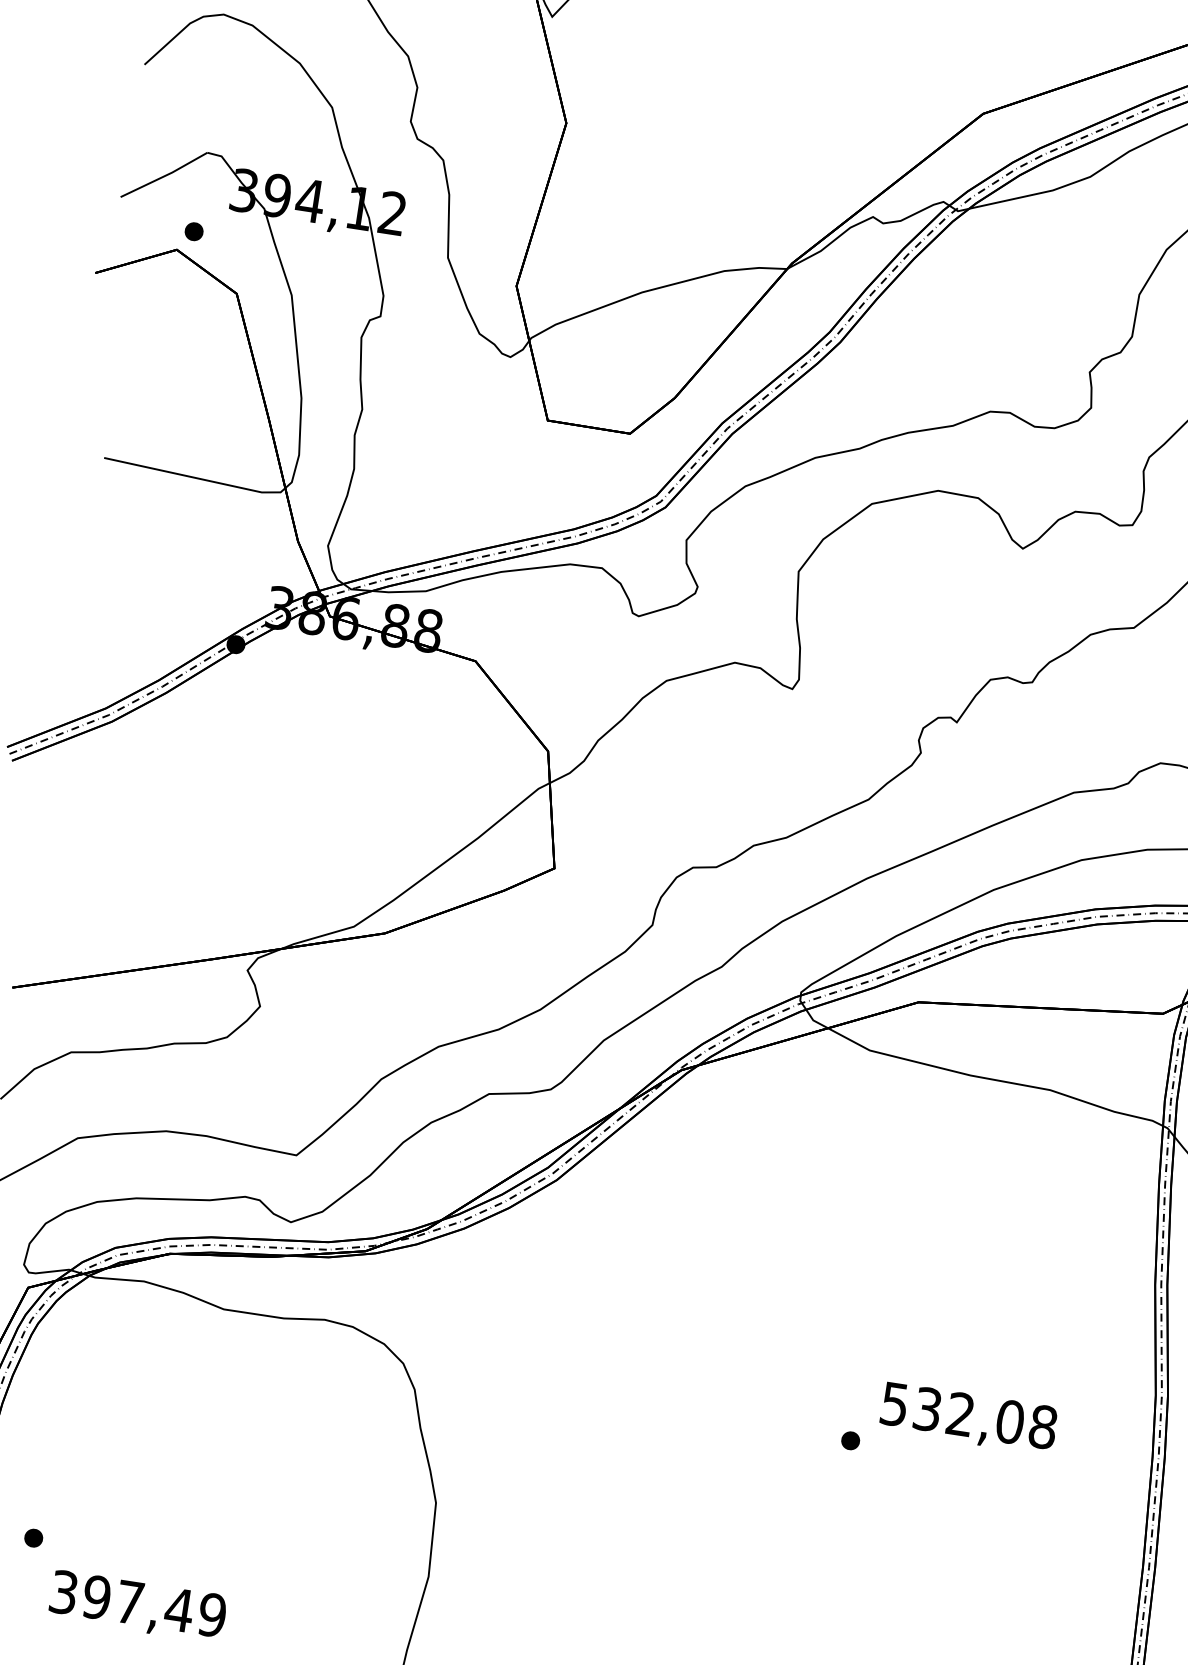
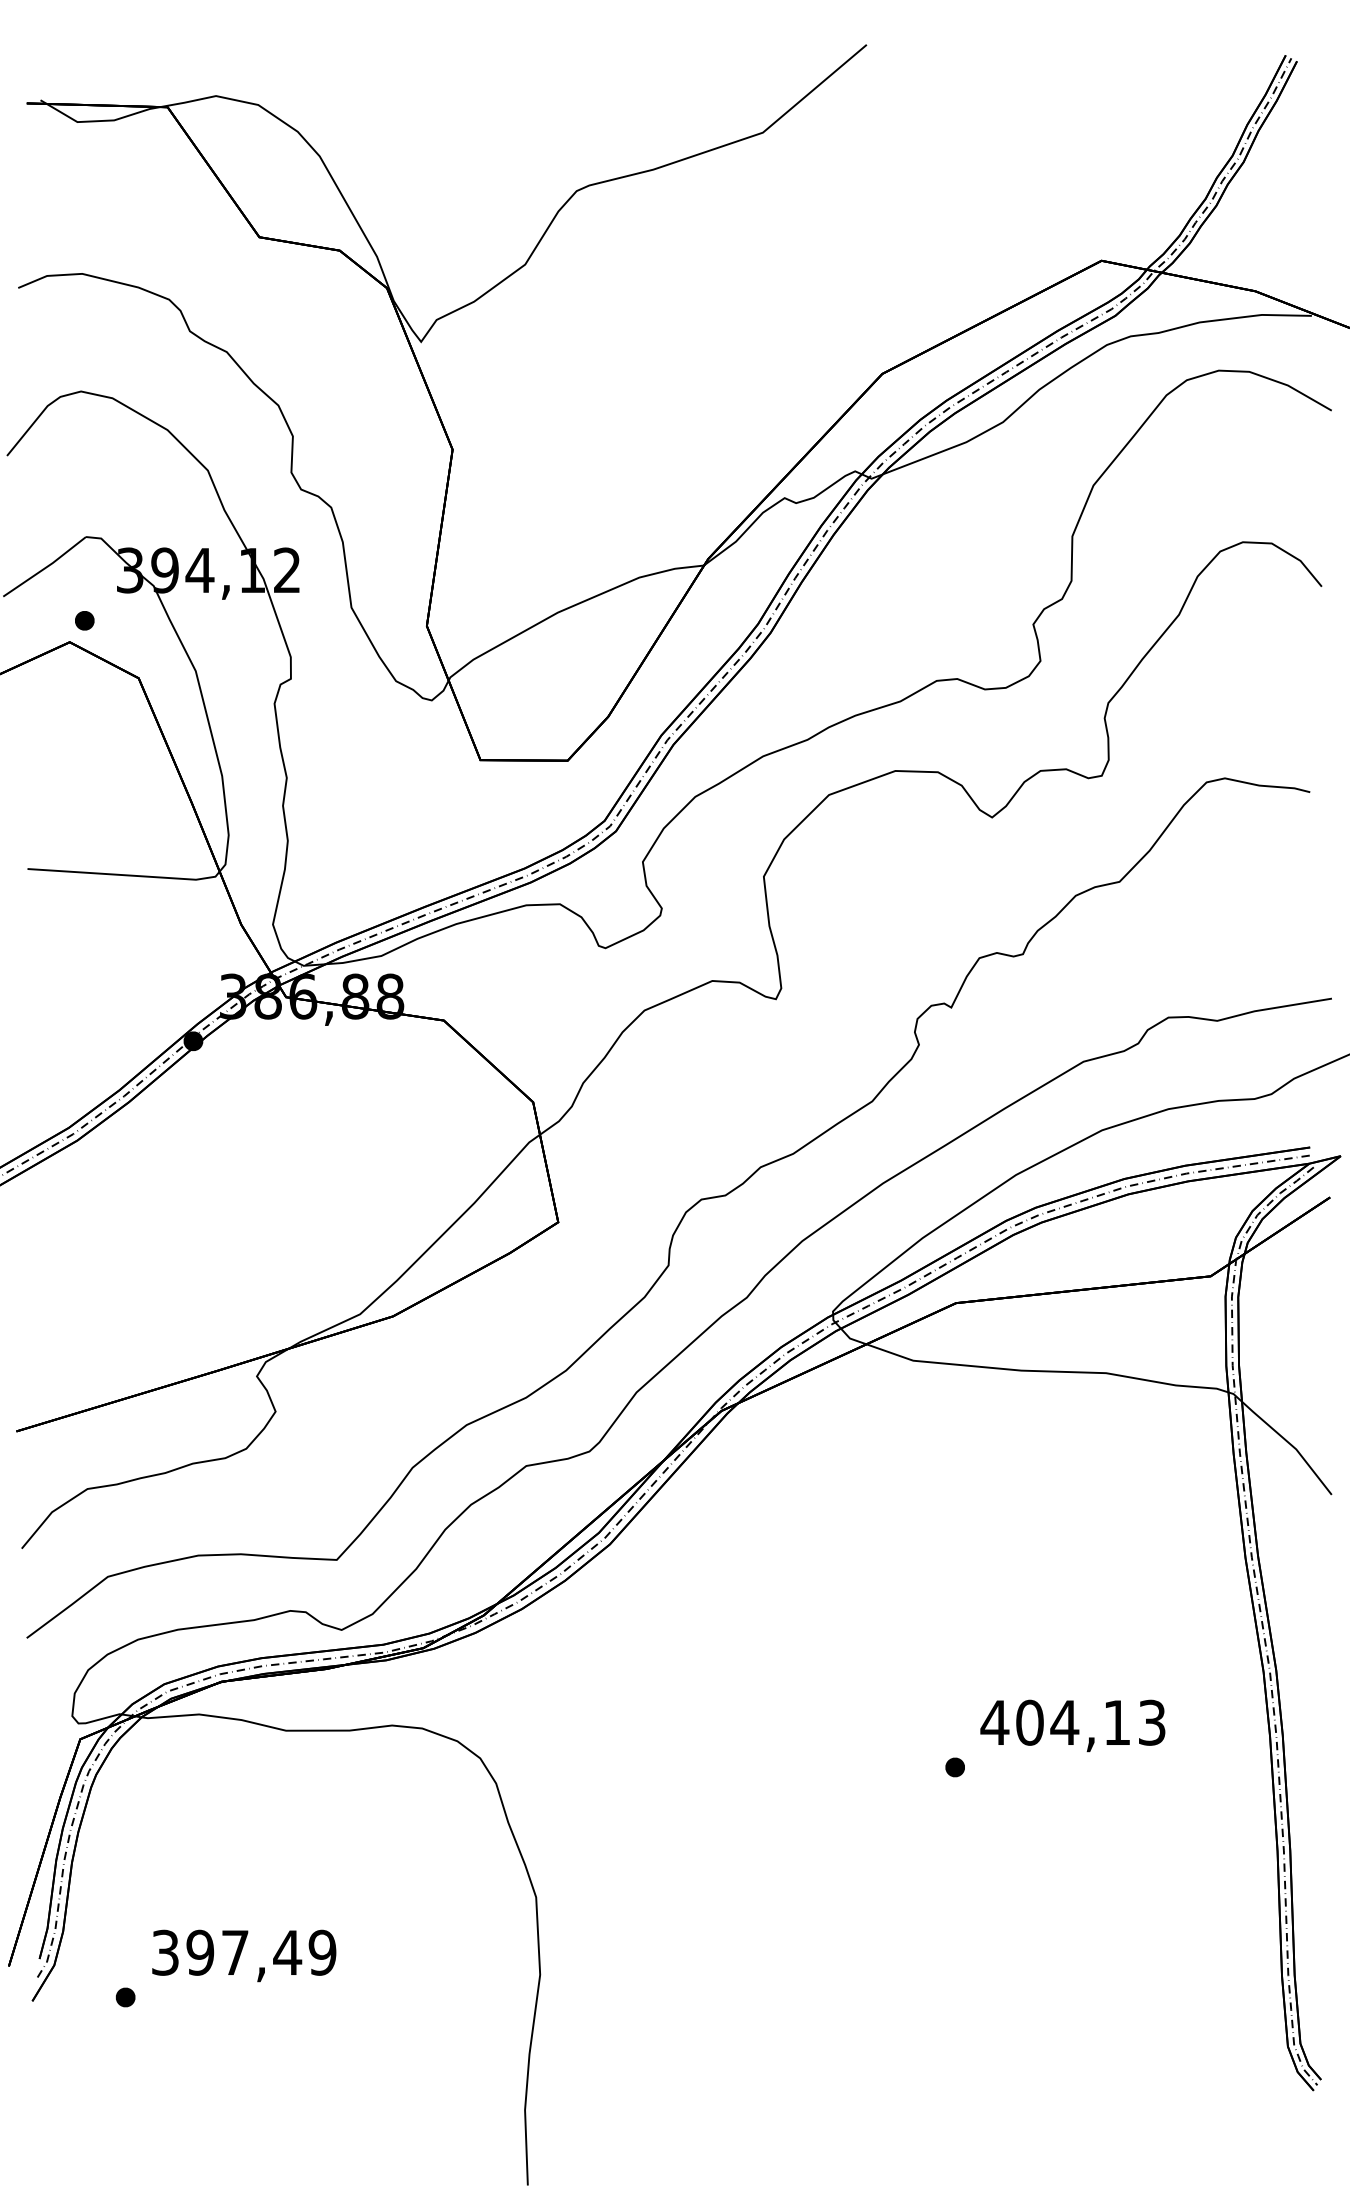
text: (967, 1415) -> (1072, 1722), 532,08 -> 404,13
text: (138, 1606) -> (244, 1955), moved

